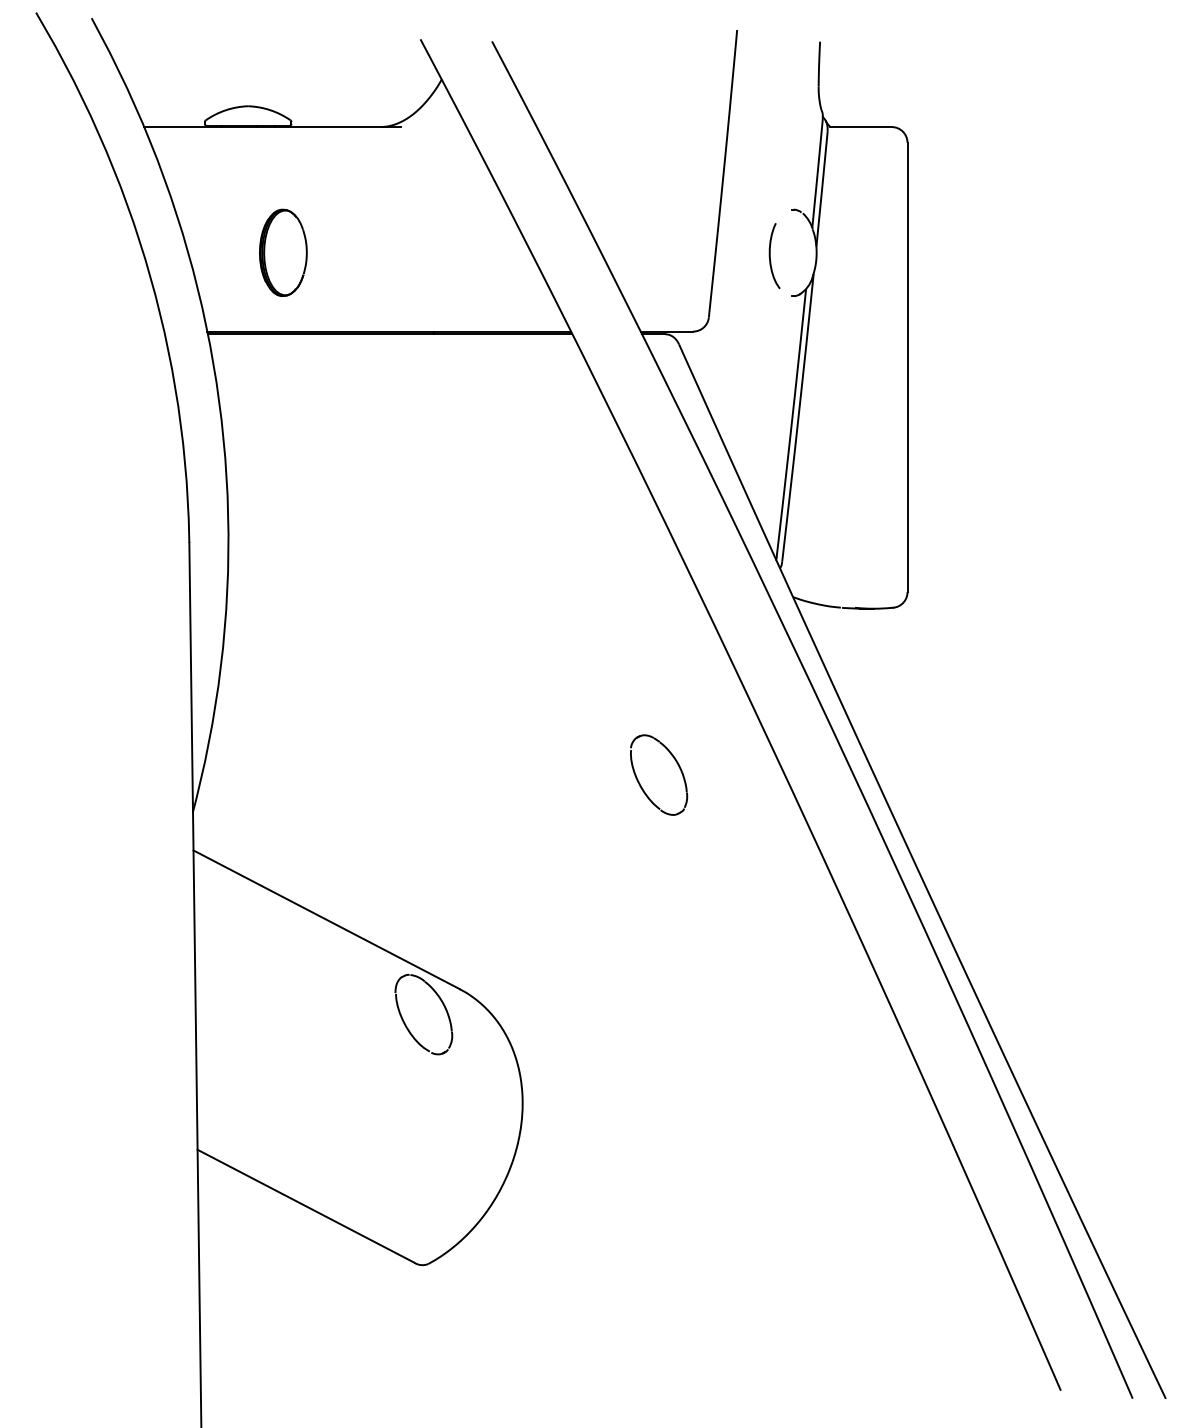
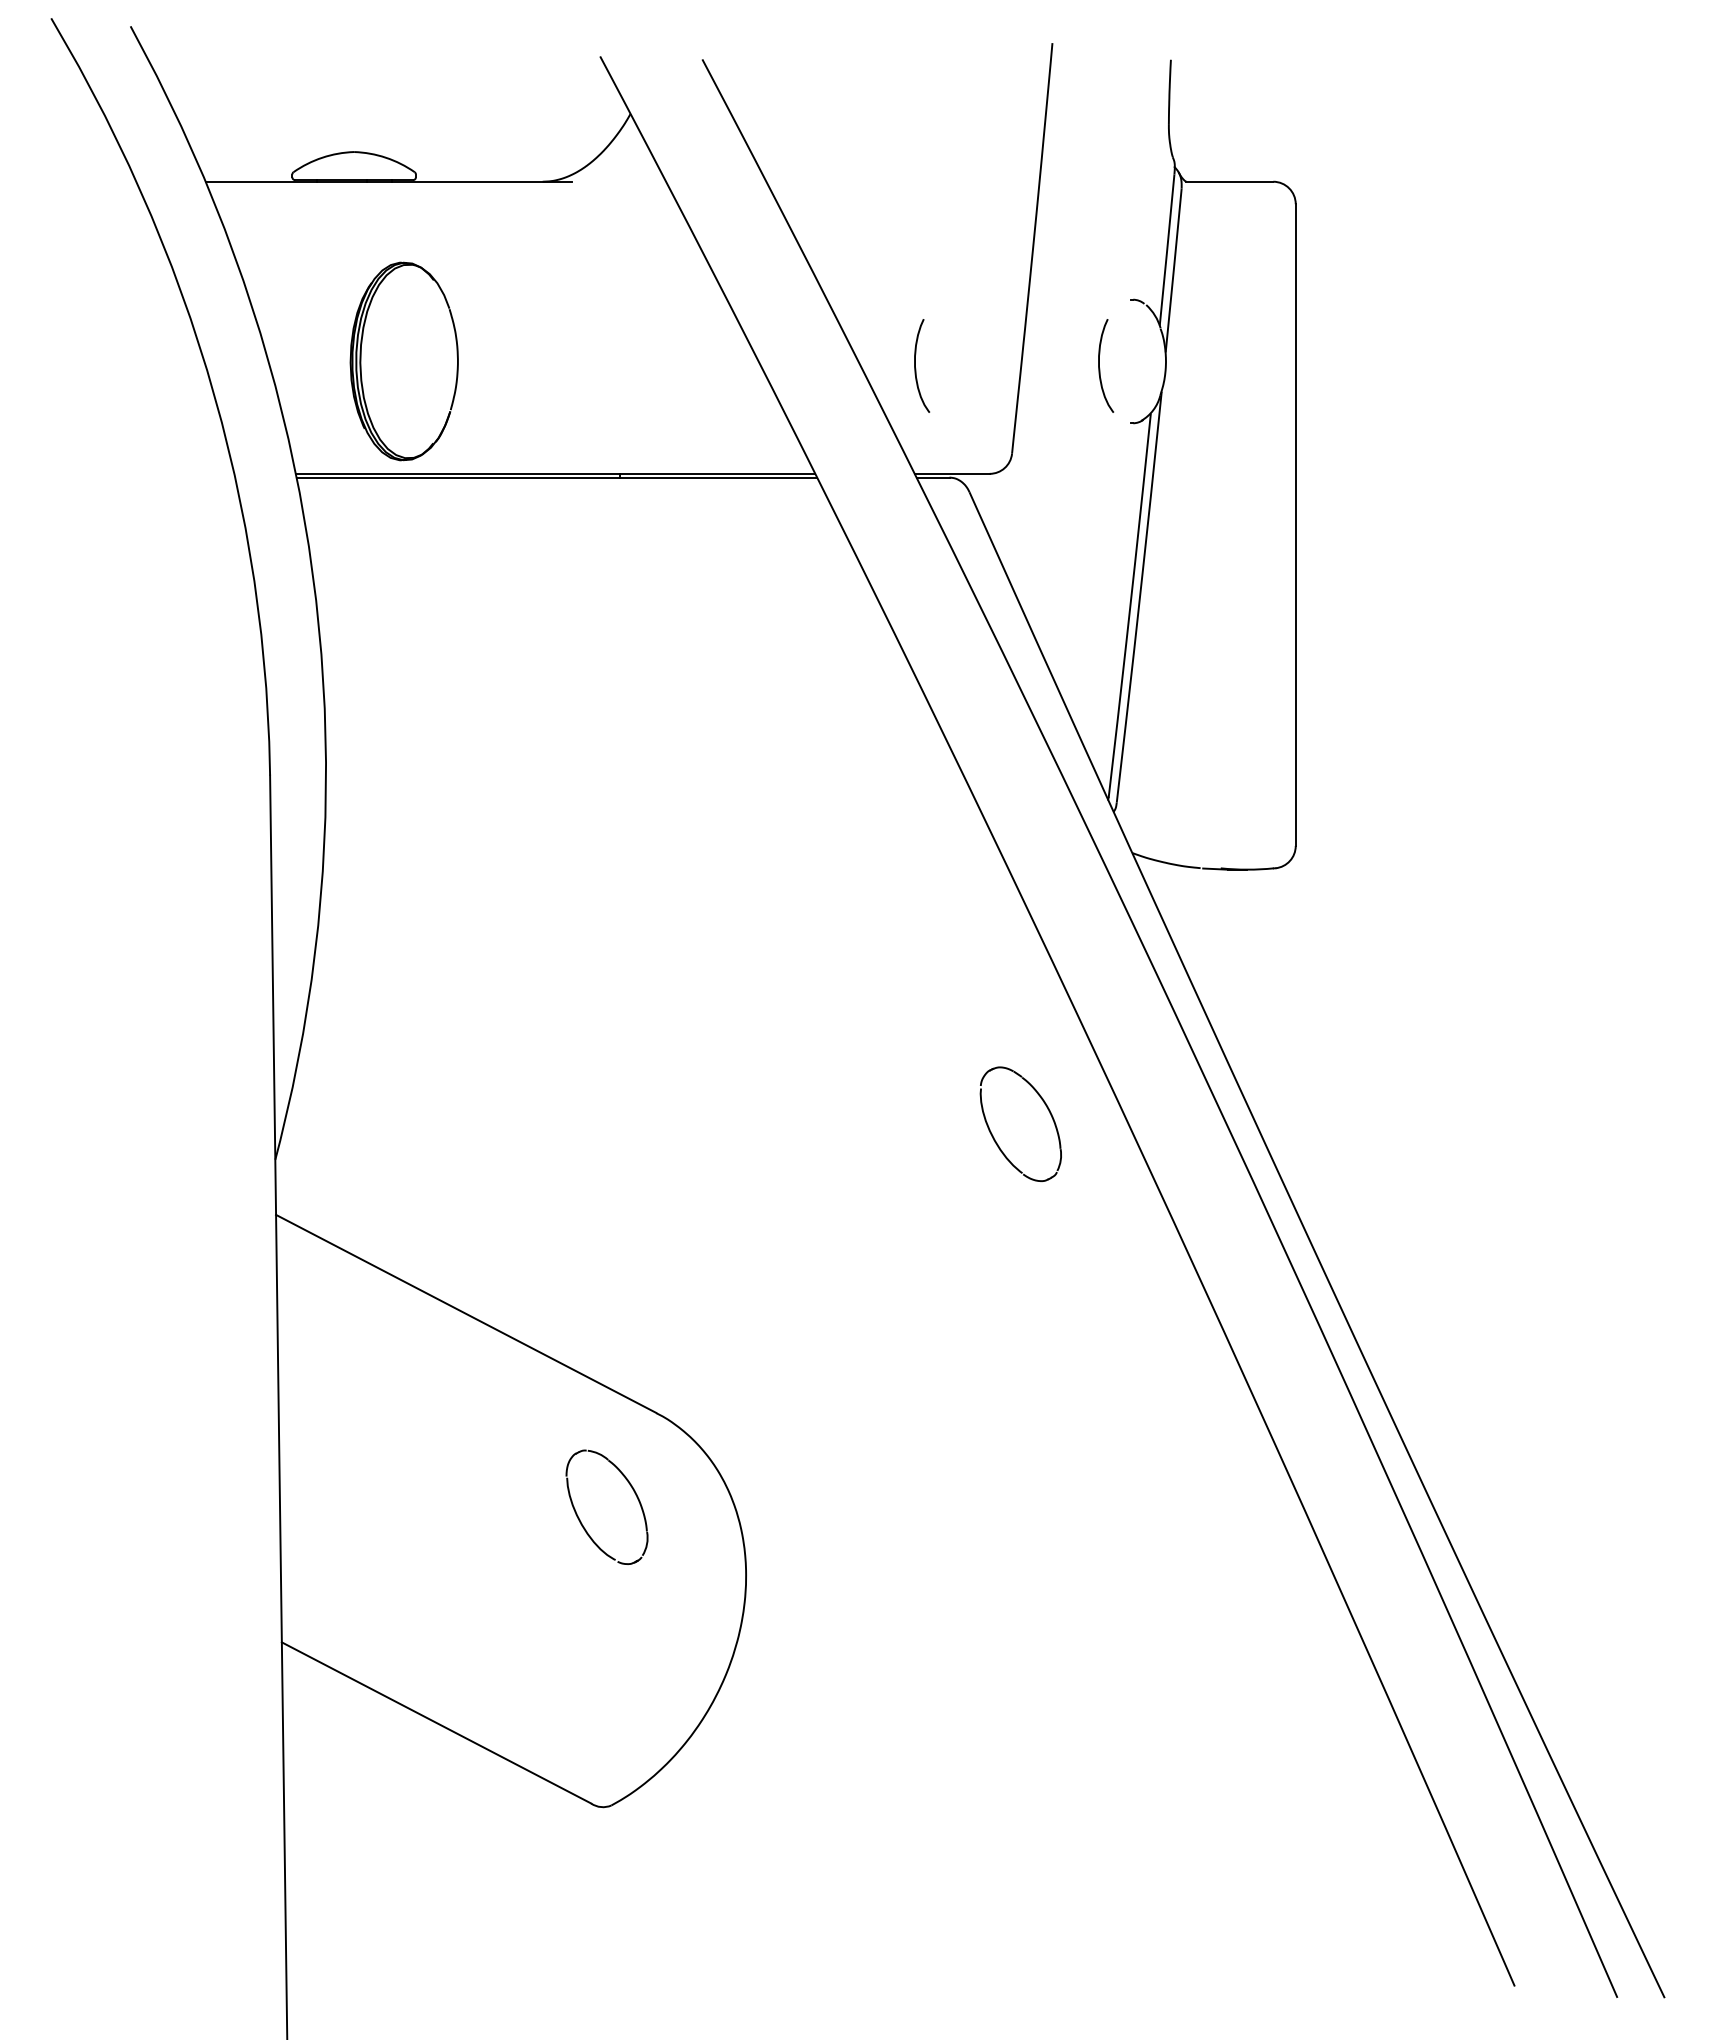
part: (283, 252) -> (404, 361), size x1.6
curve: (641, 257) -> (916, 368), added
part: (640, 784) -> (994, 1137), moved
part: (405, 1023) -> (580, 1519), moved

